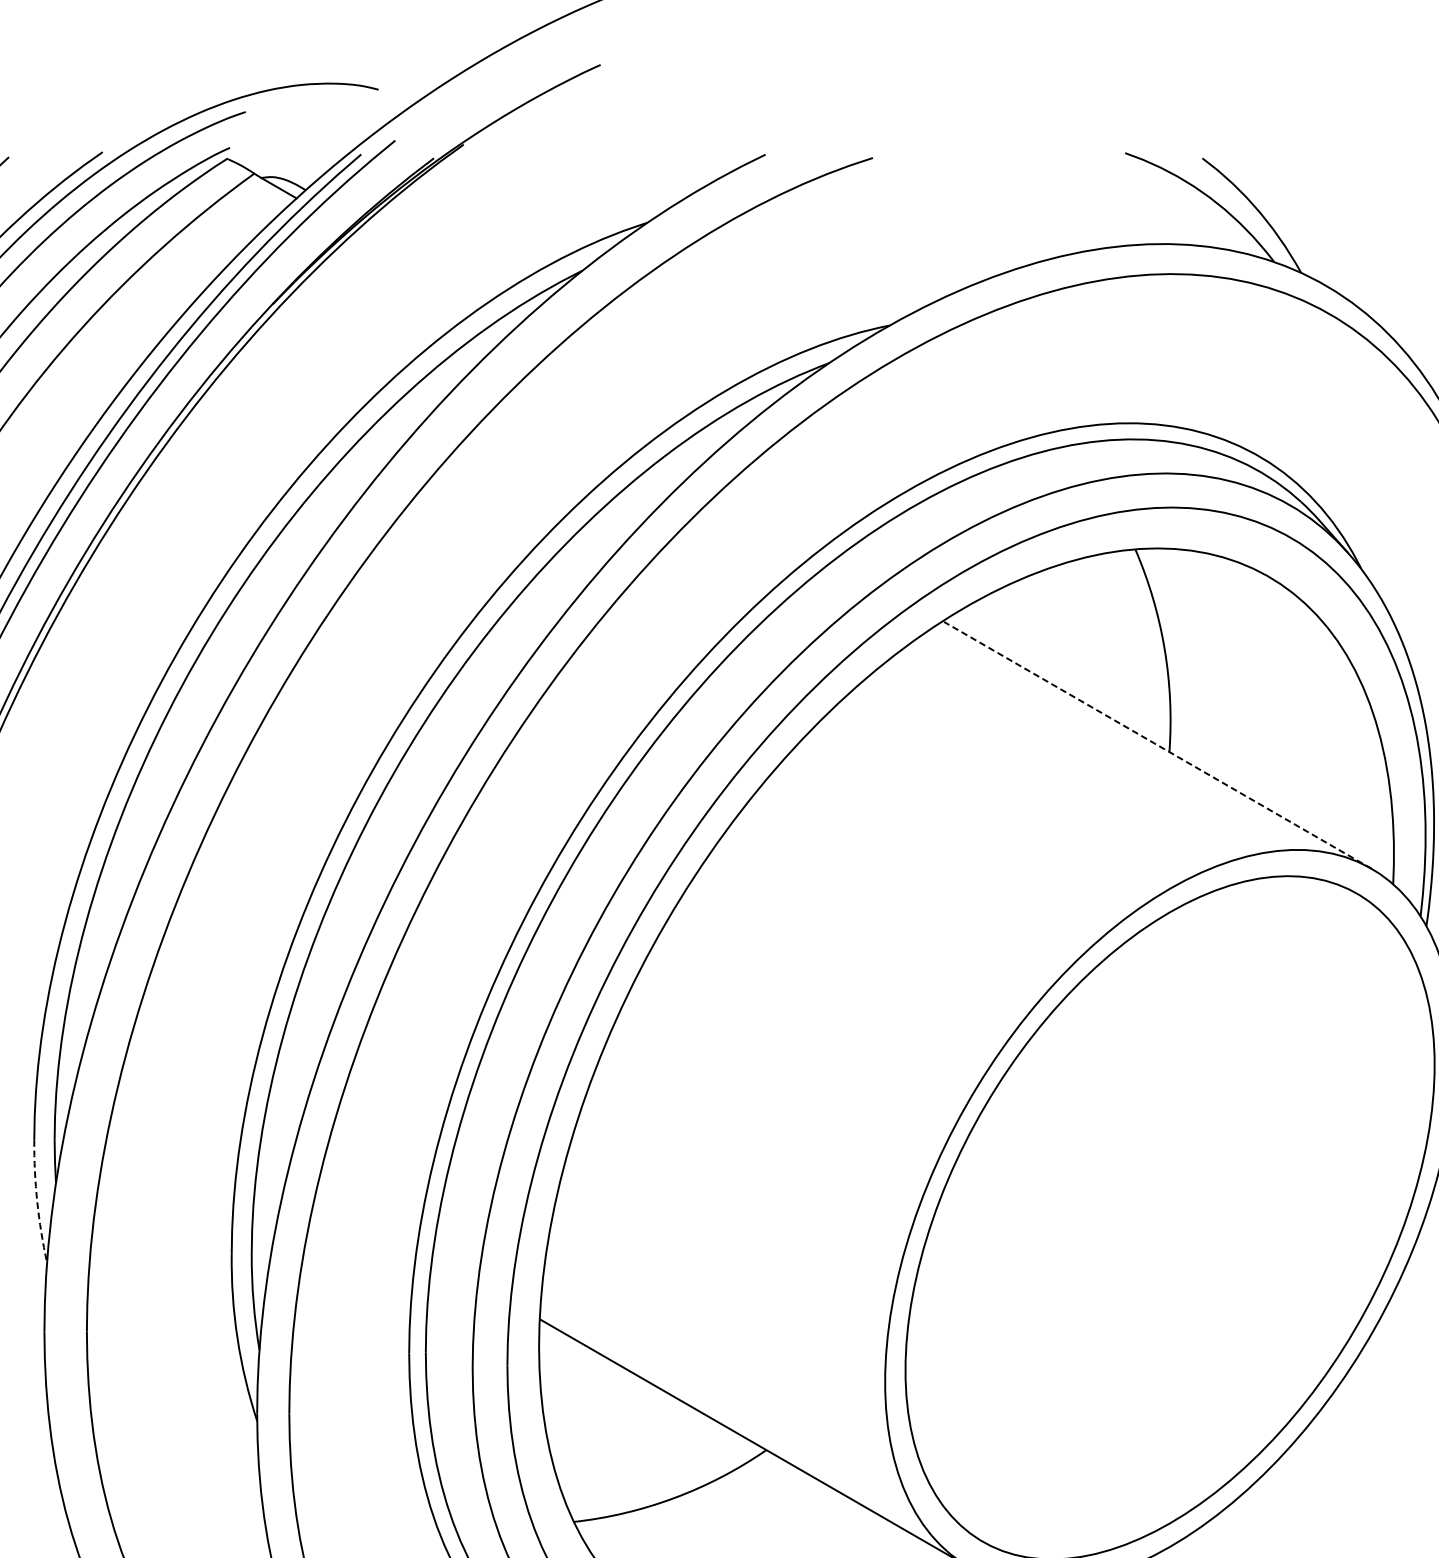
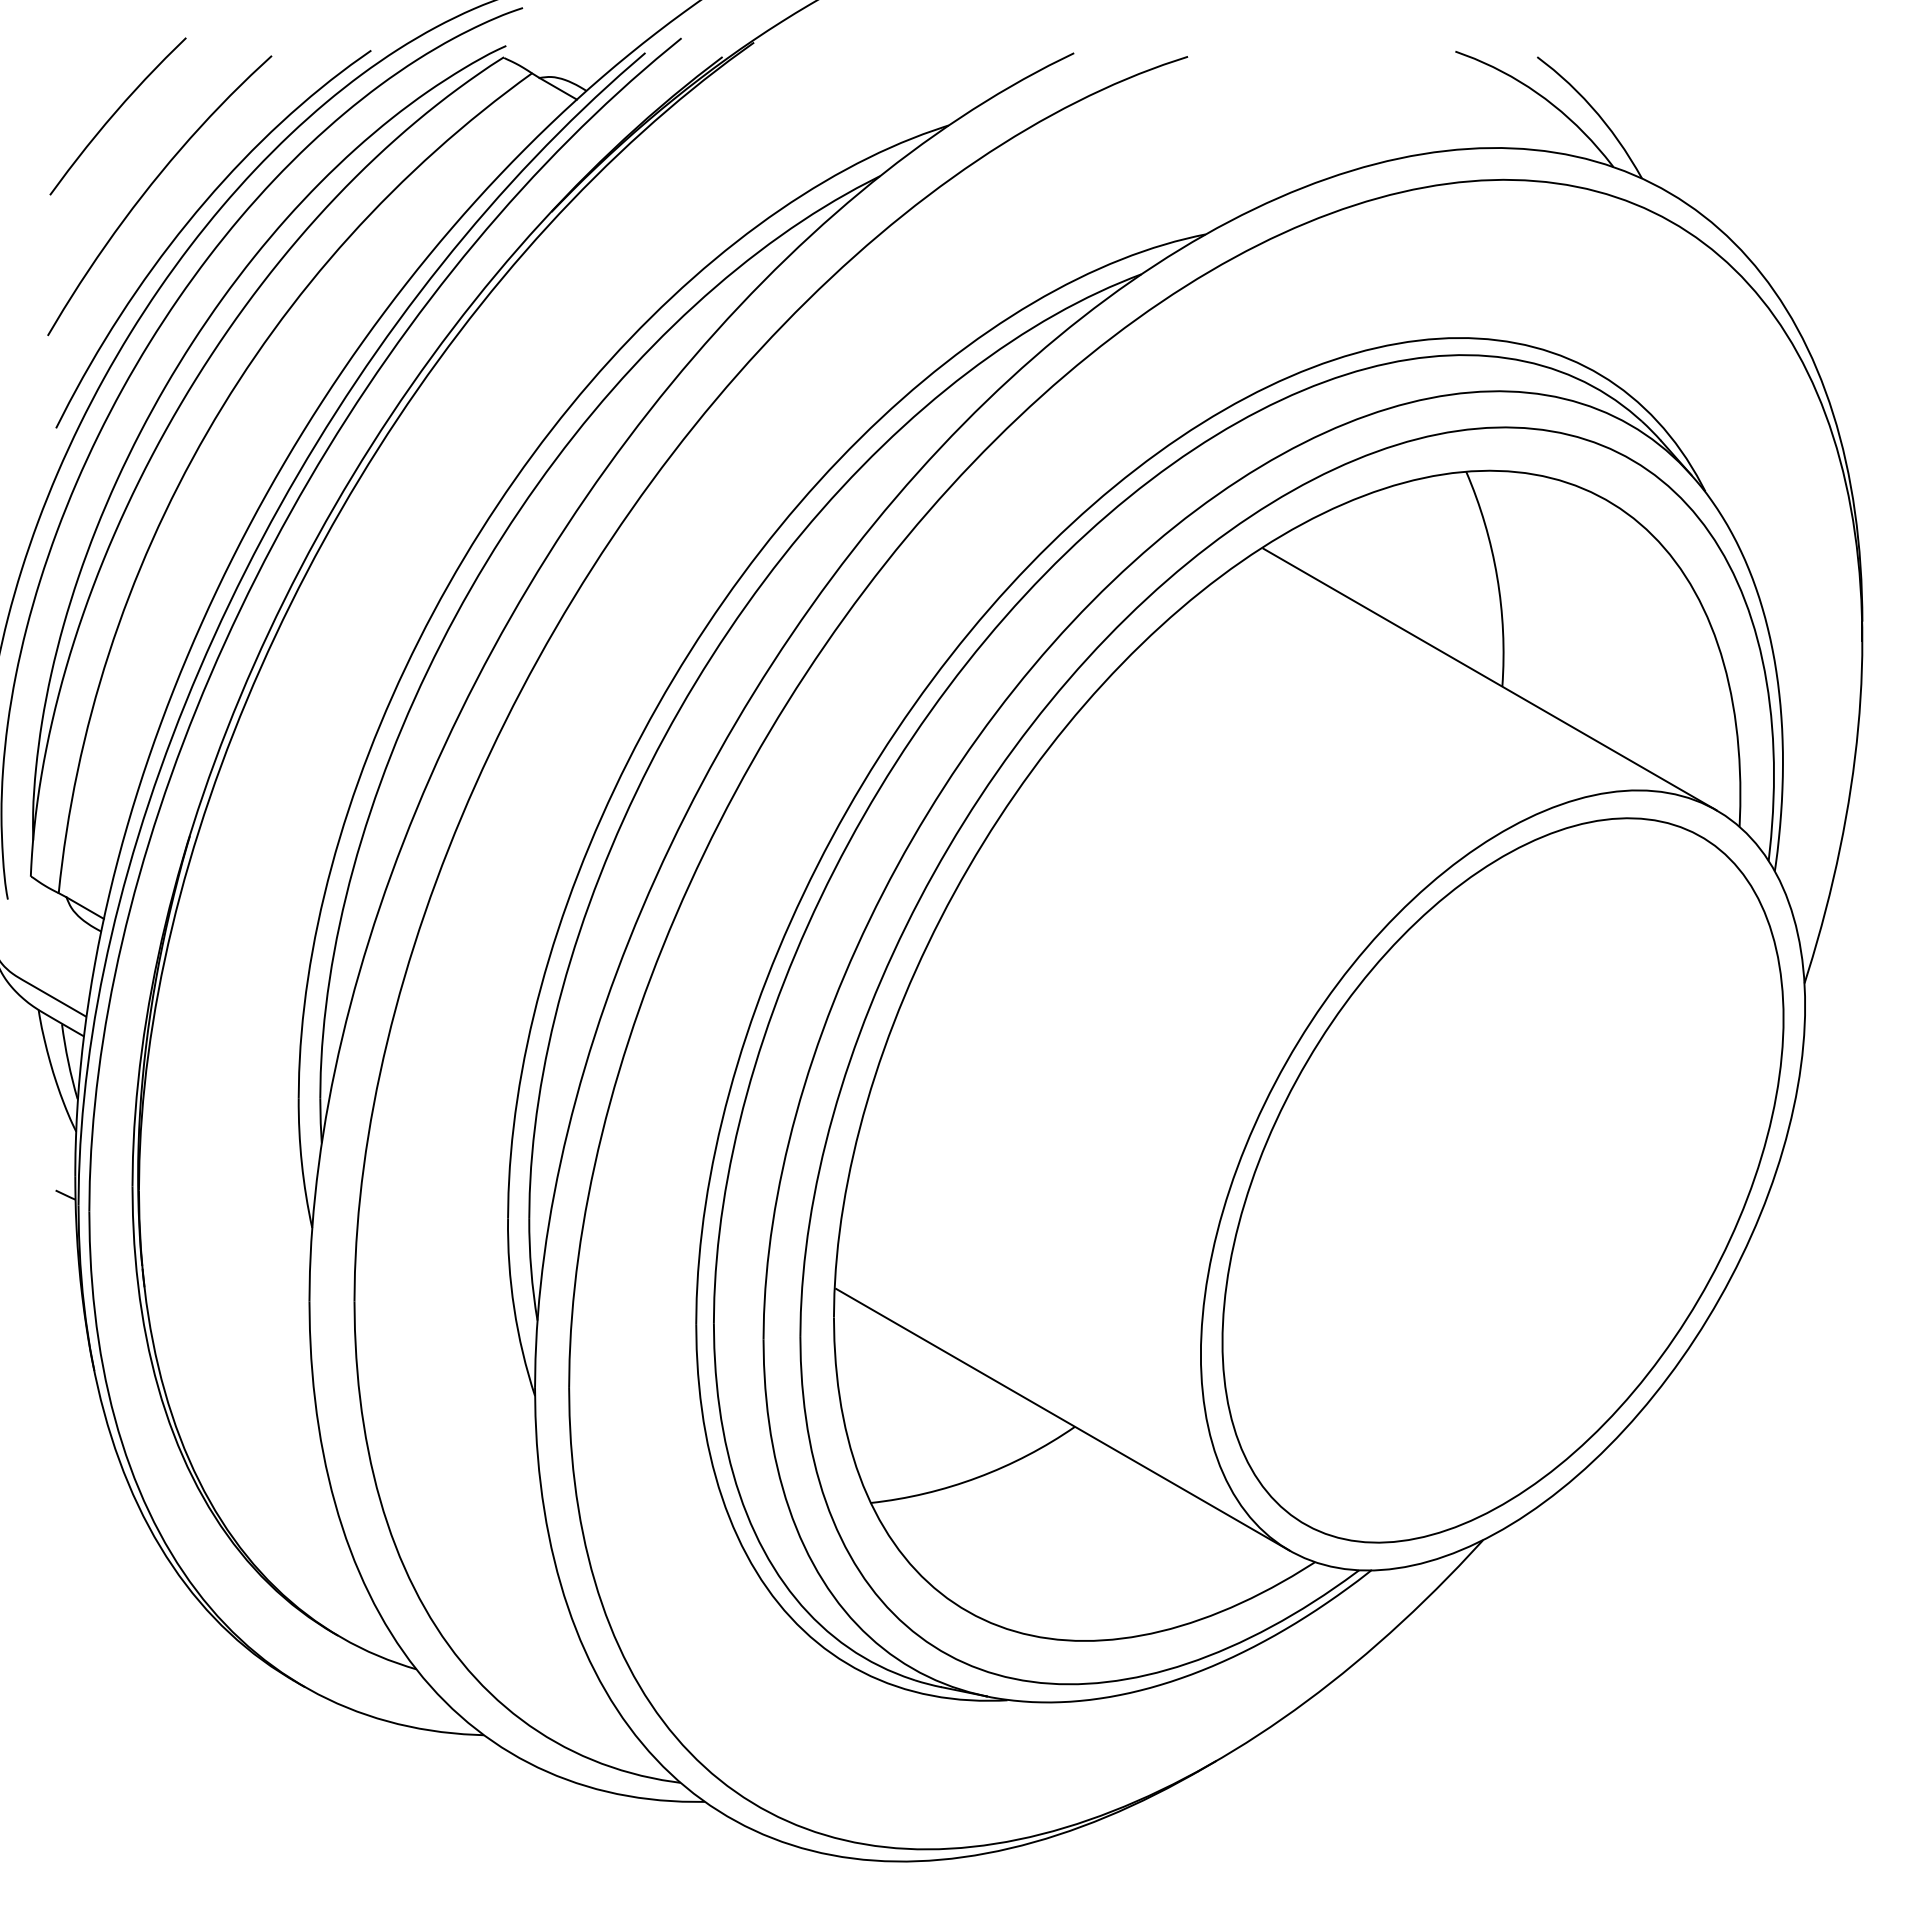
line: (1158, 745) -> (1490, 679), dashed -> solid
arc: (36, 1201) -> (301, 1163), dashed -> solid

